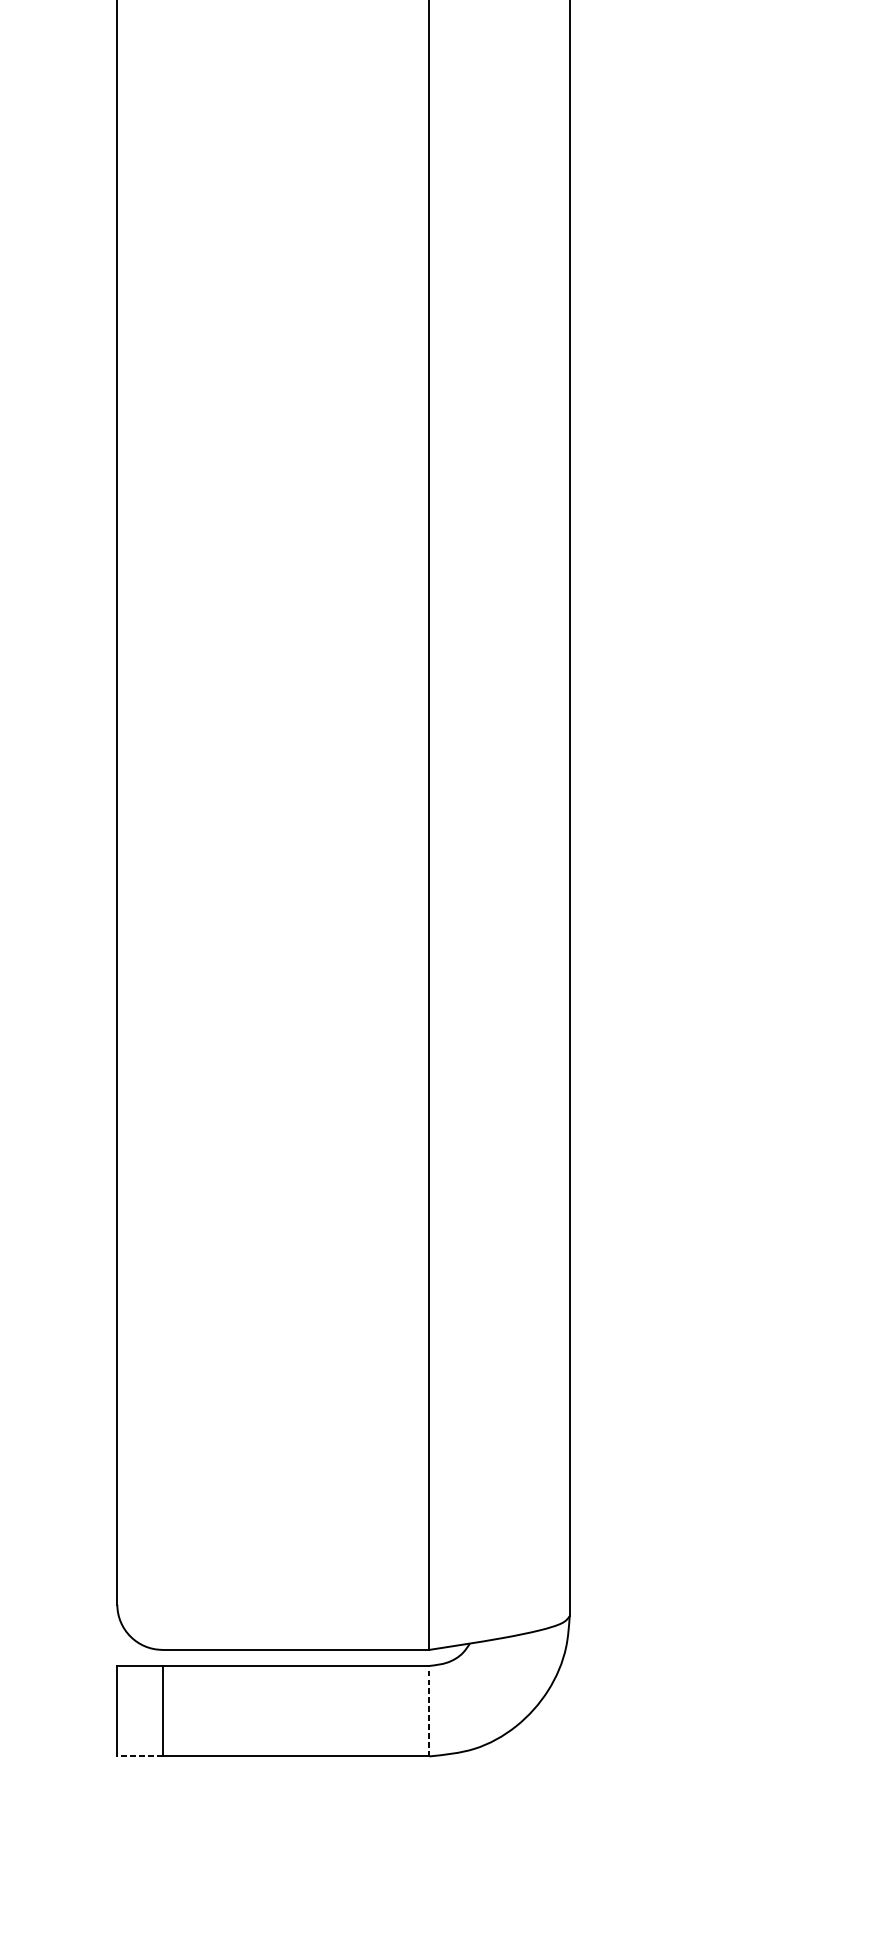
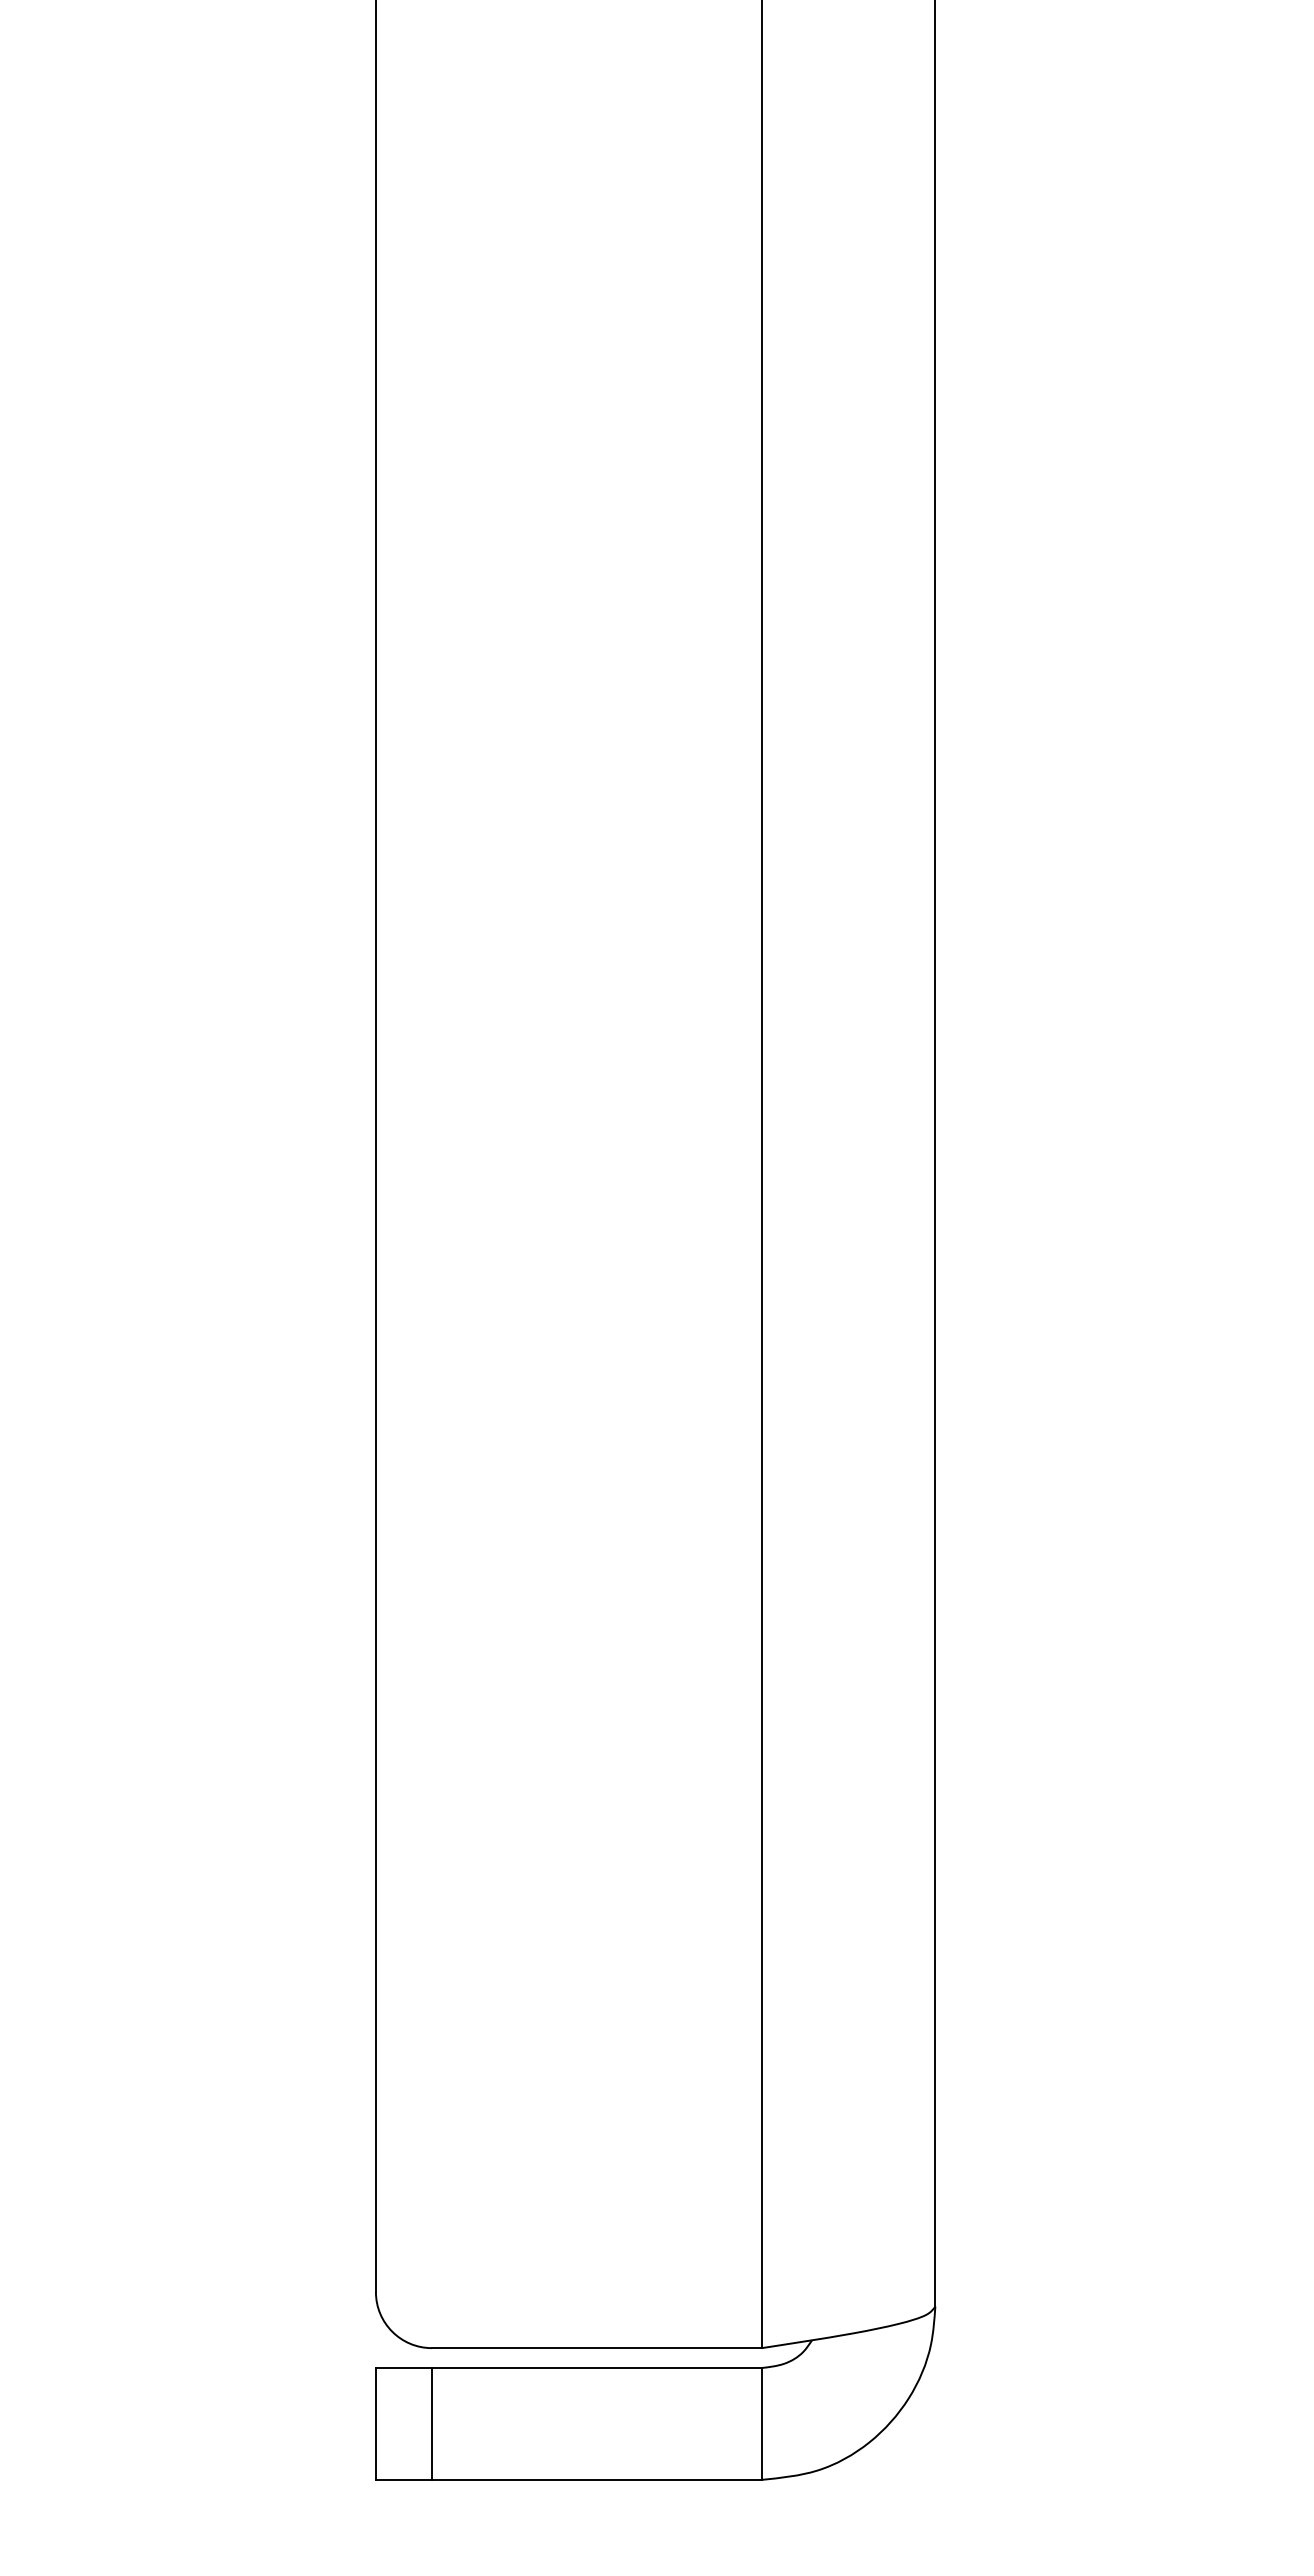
line: (429, 1710) -> (761, 2423), dashed -> solid
line: (139, 1756) -> (403, 2479), dashed -> solid

